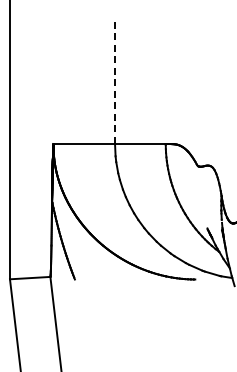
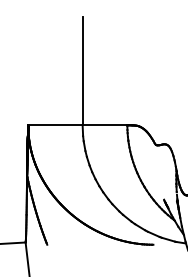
line: (115, 83) -> (83, 71), dashed -> solid

